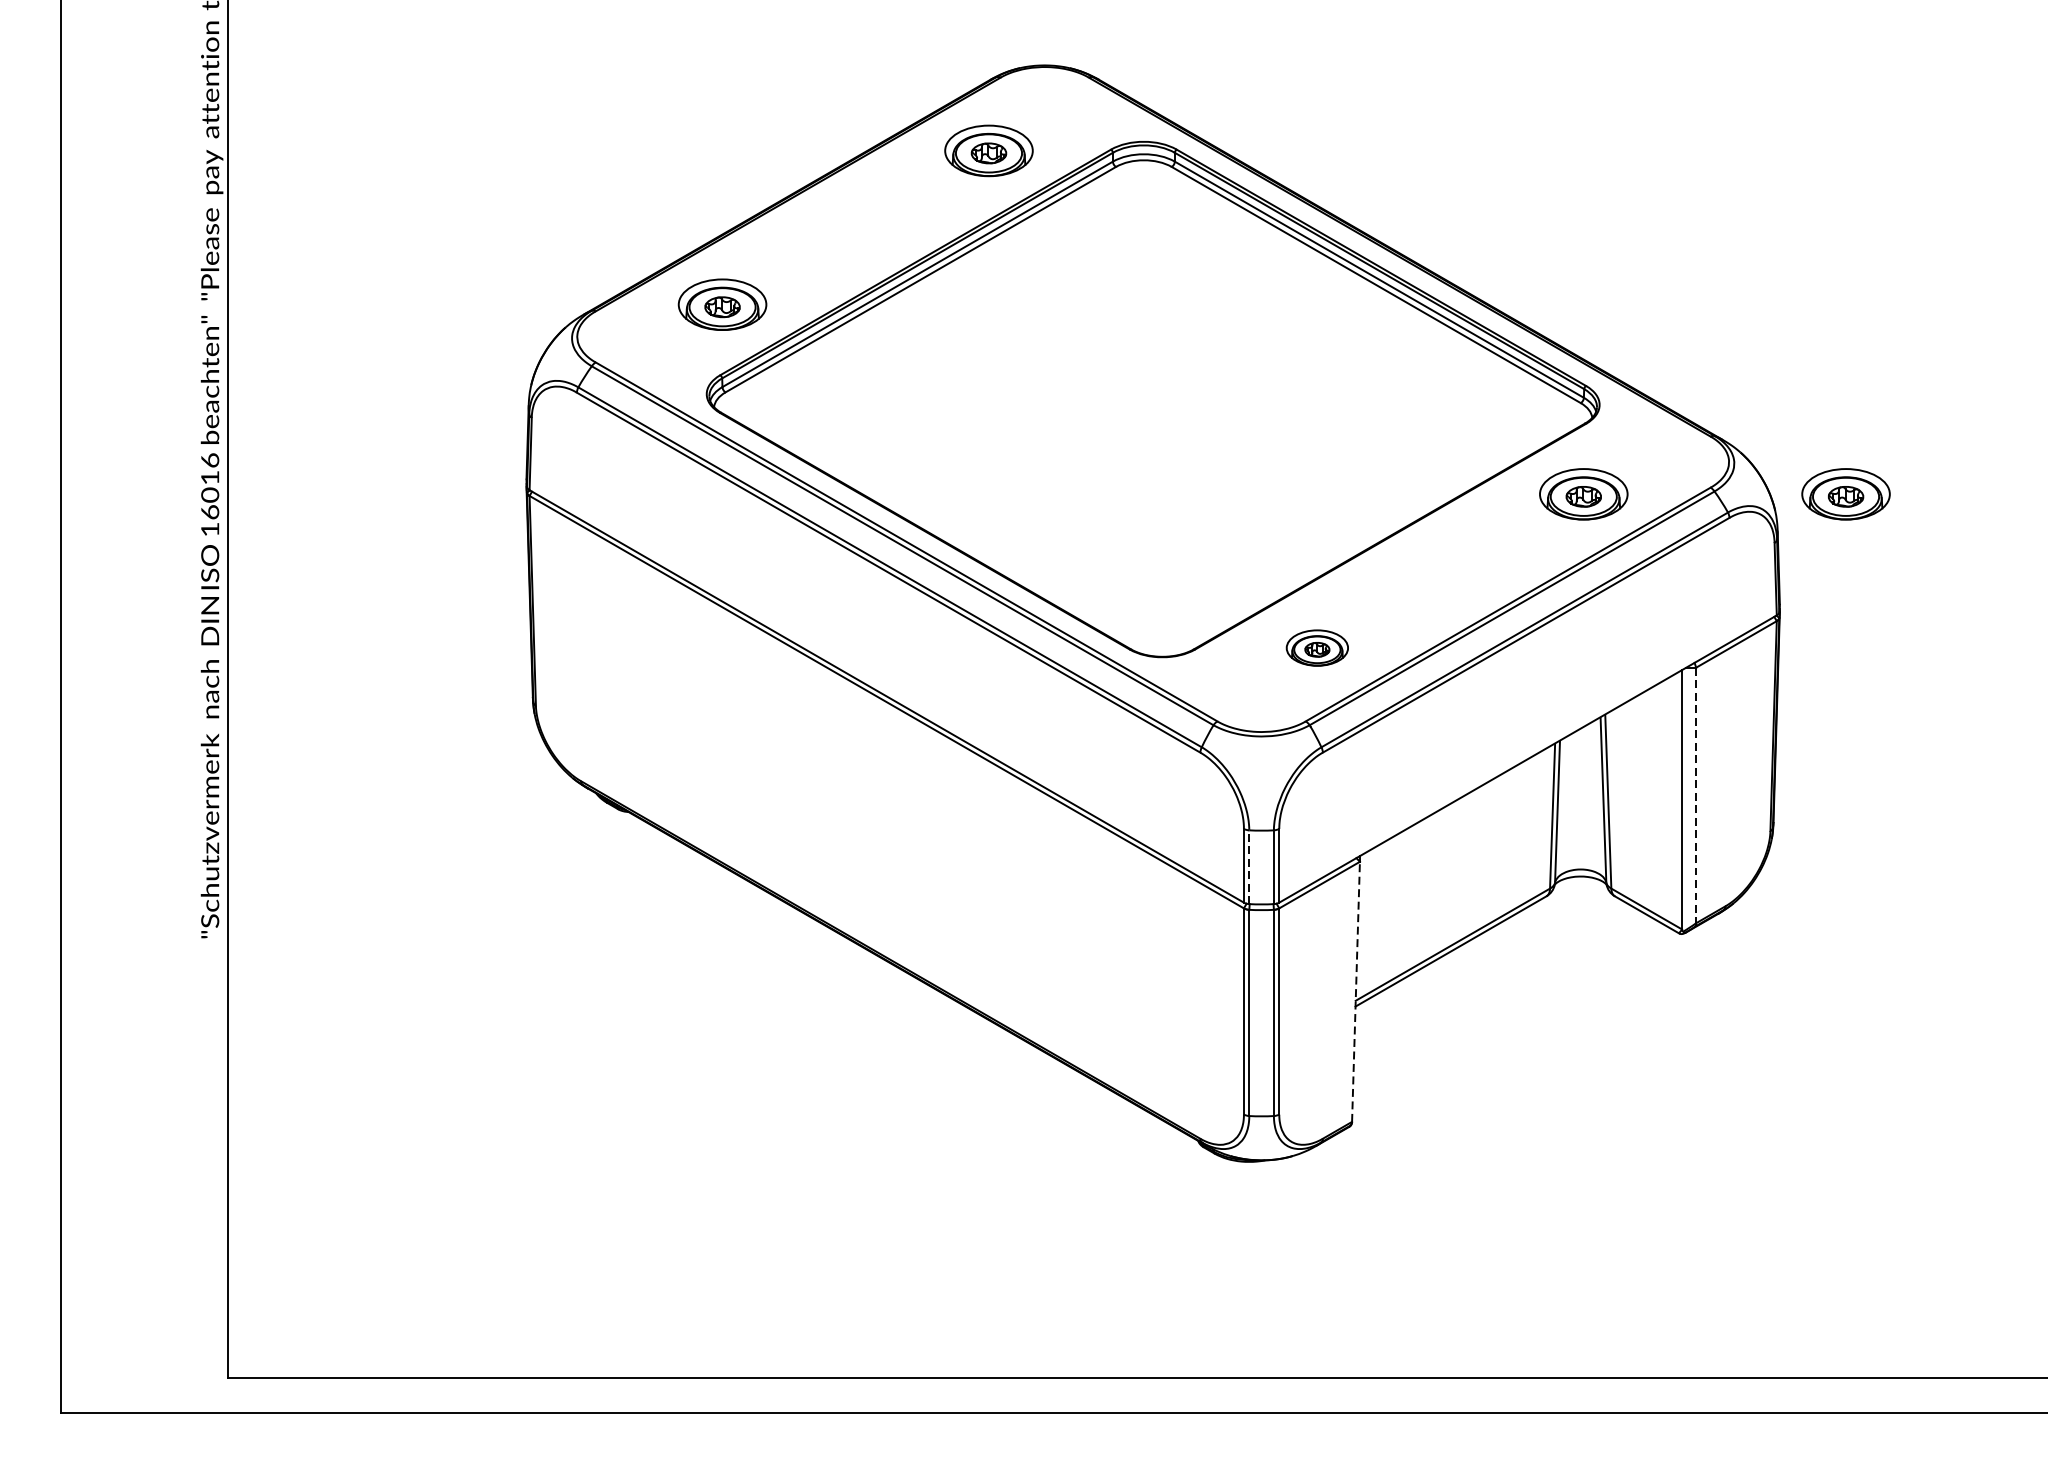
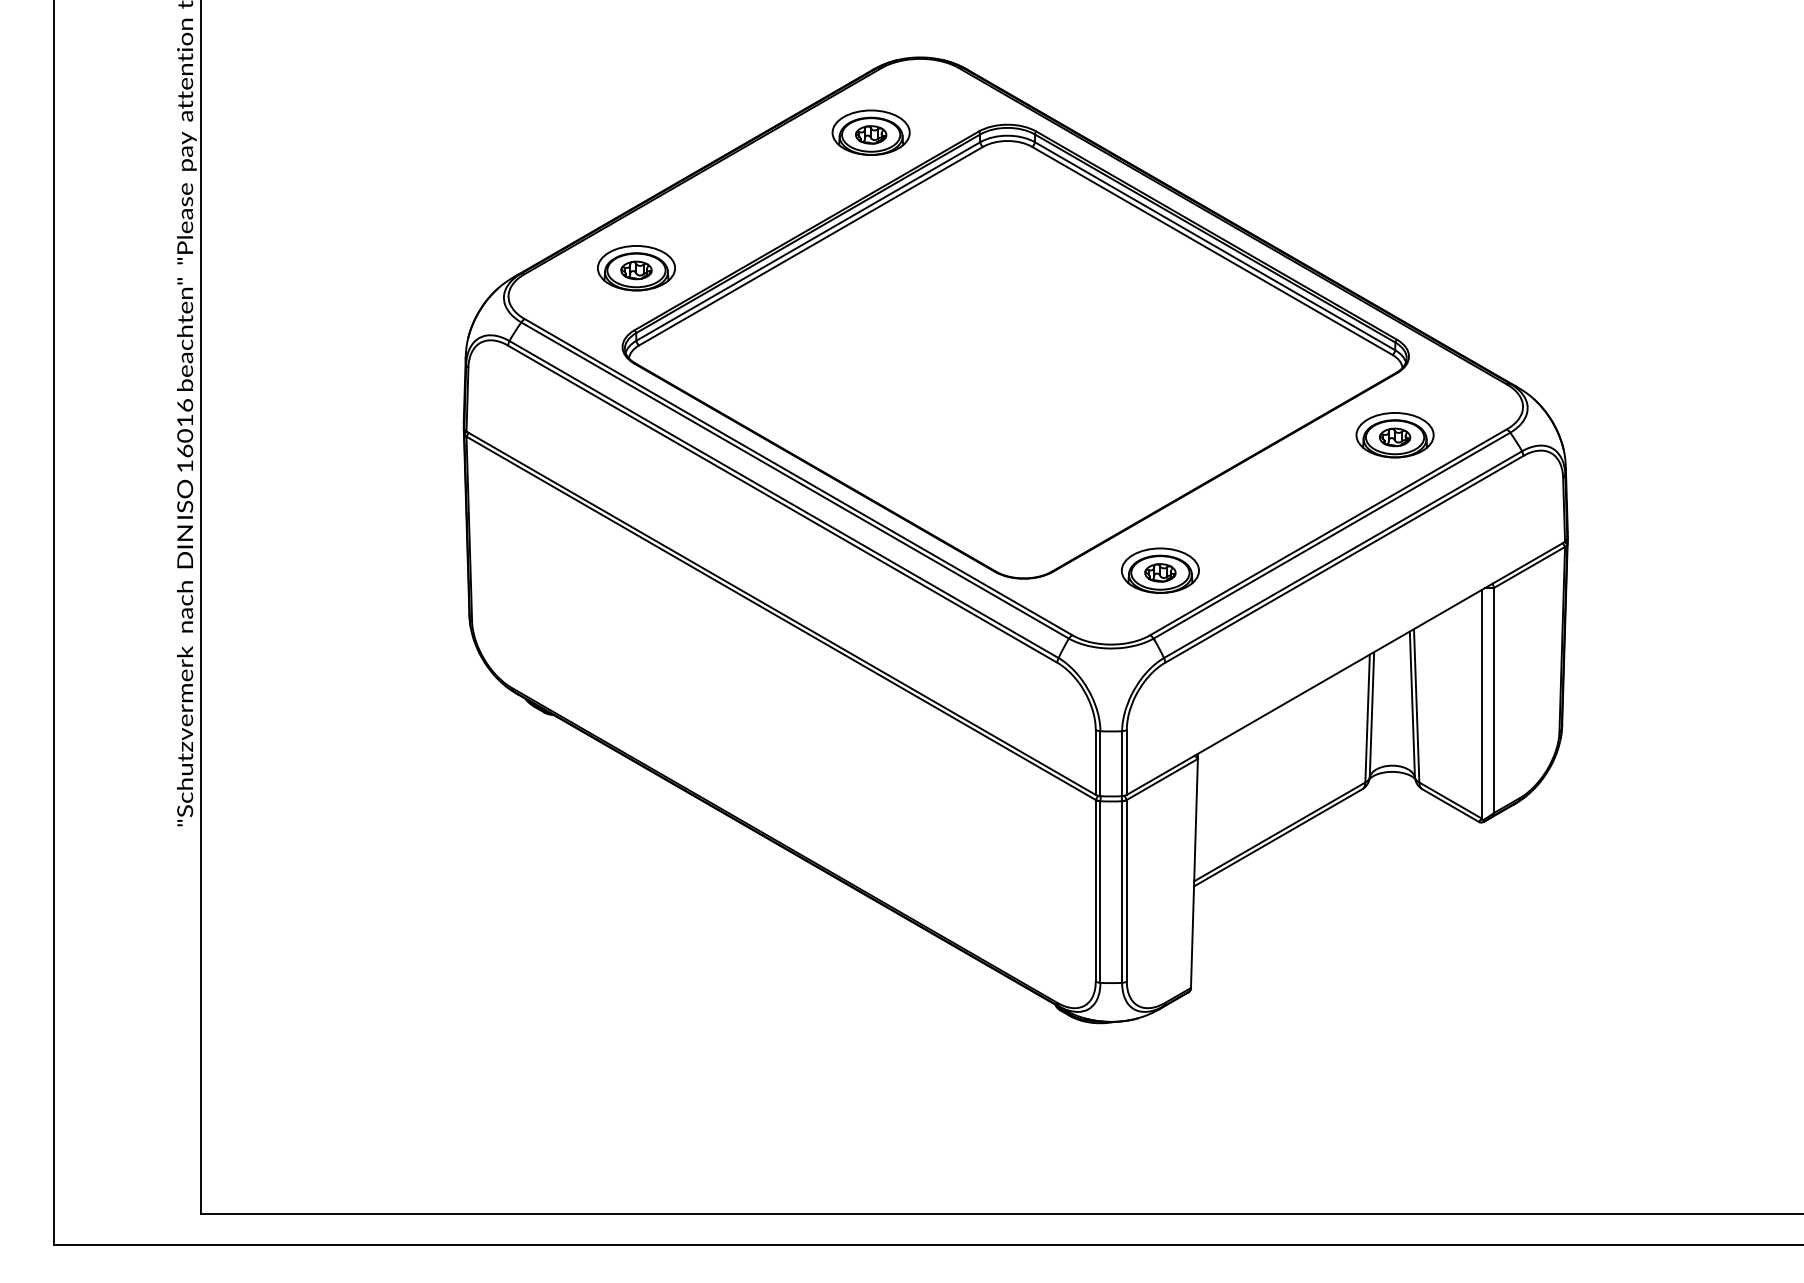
part: (1845, 494) -> (1625, 435), removed
part: (1317, 647) -> (1160, 570), size x1.43
line: (1696, 795) -> (1494, 700), dashed -> solid
line: (1249, 867) -> (1100, 763), dashed -> solid
line: (1356, 991) -> (1194, 873), dashed -> solid

